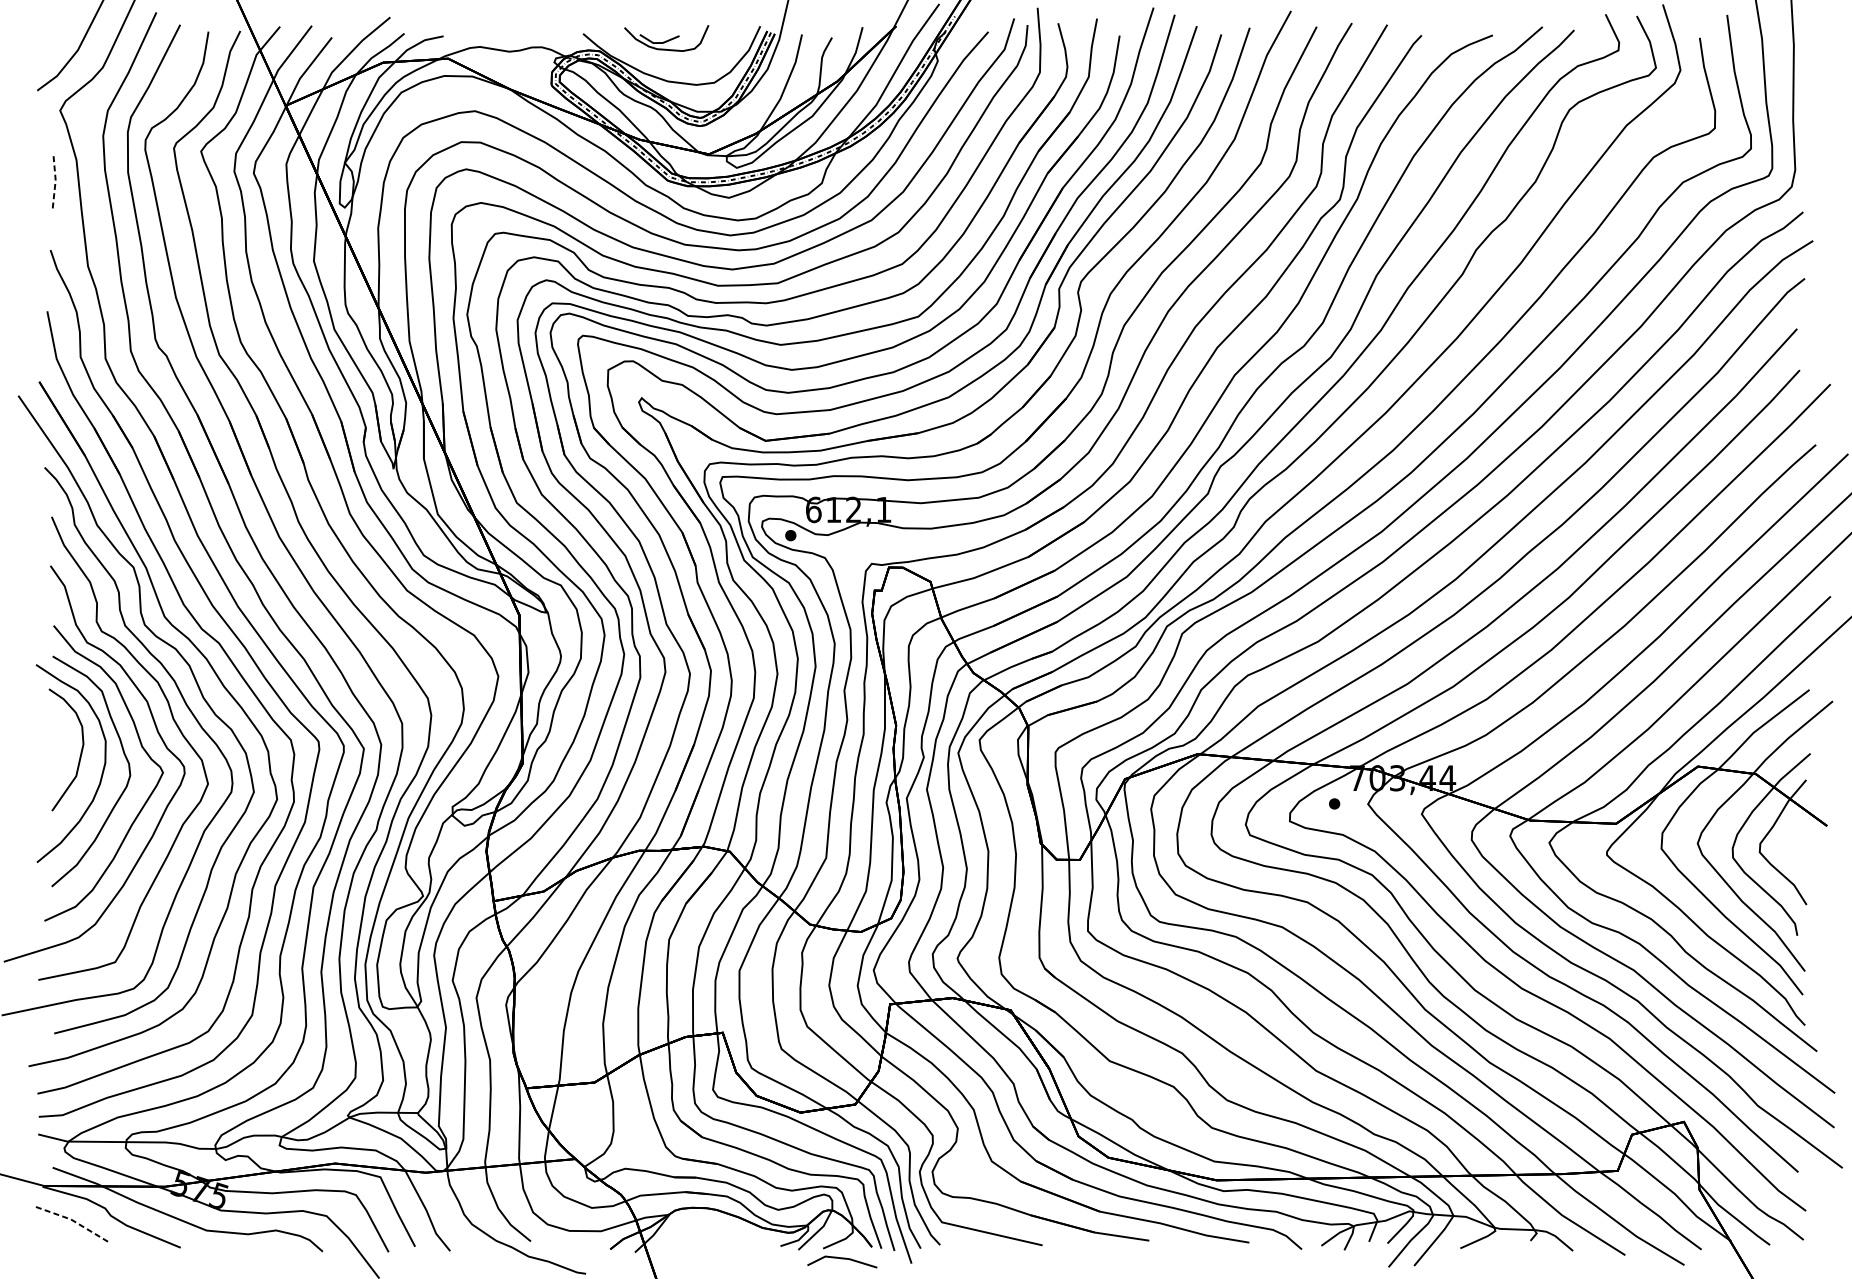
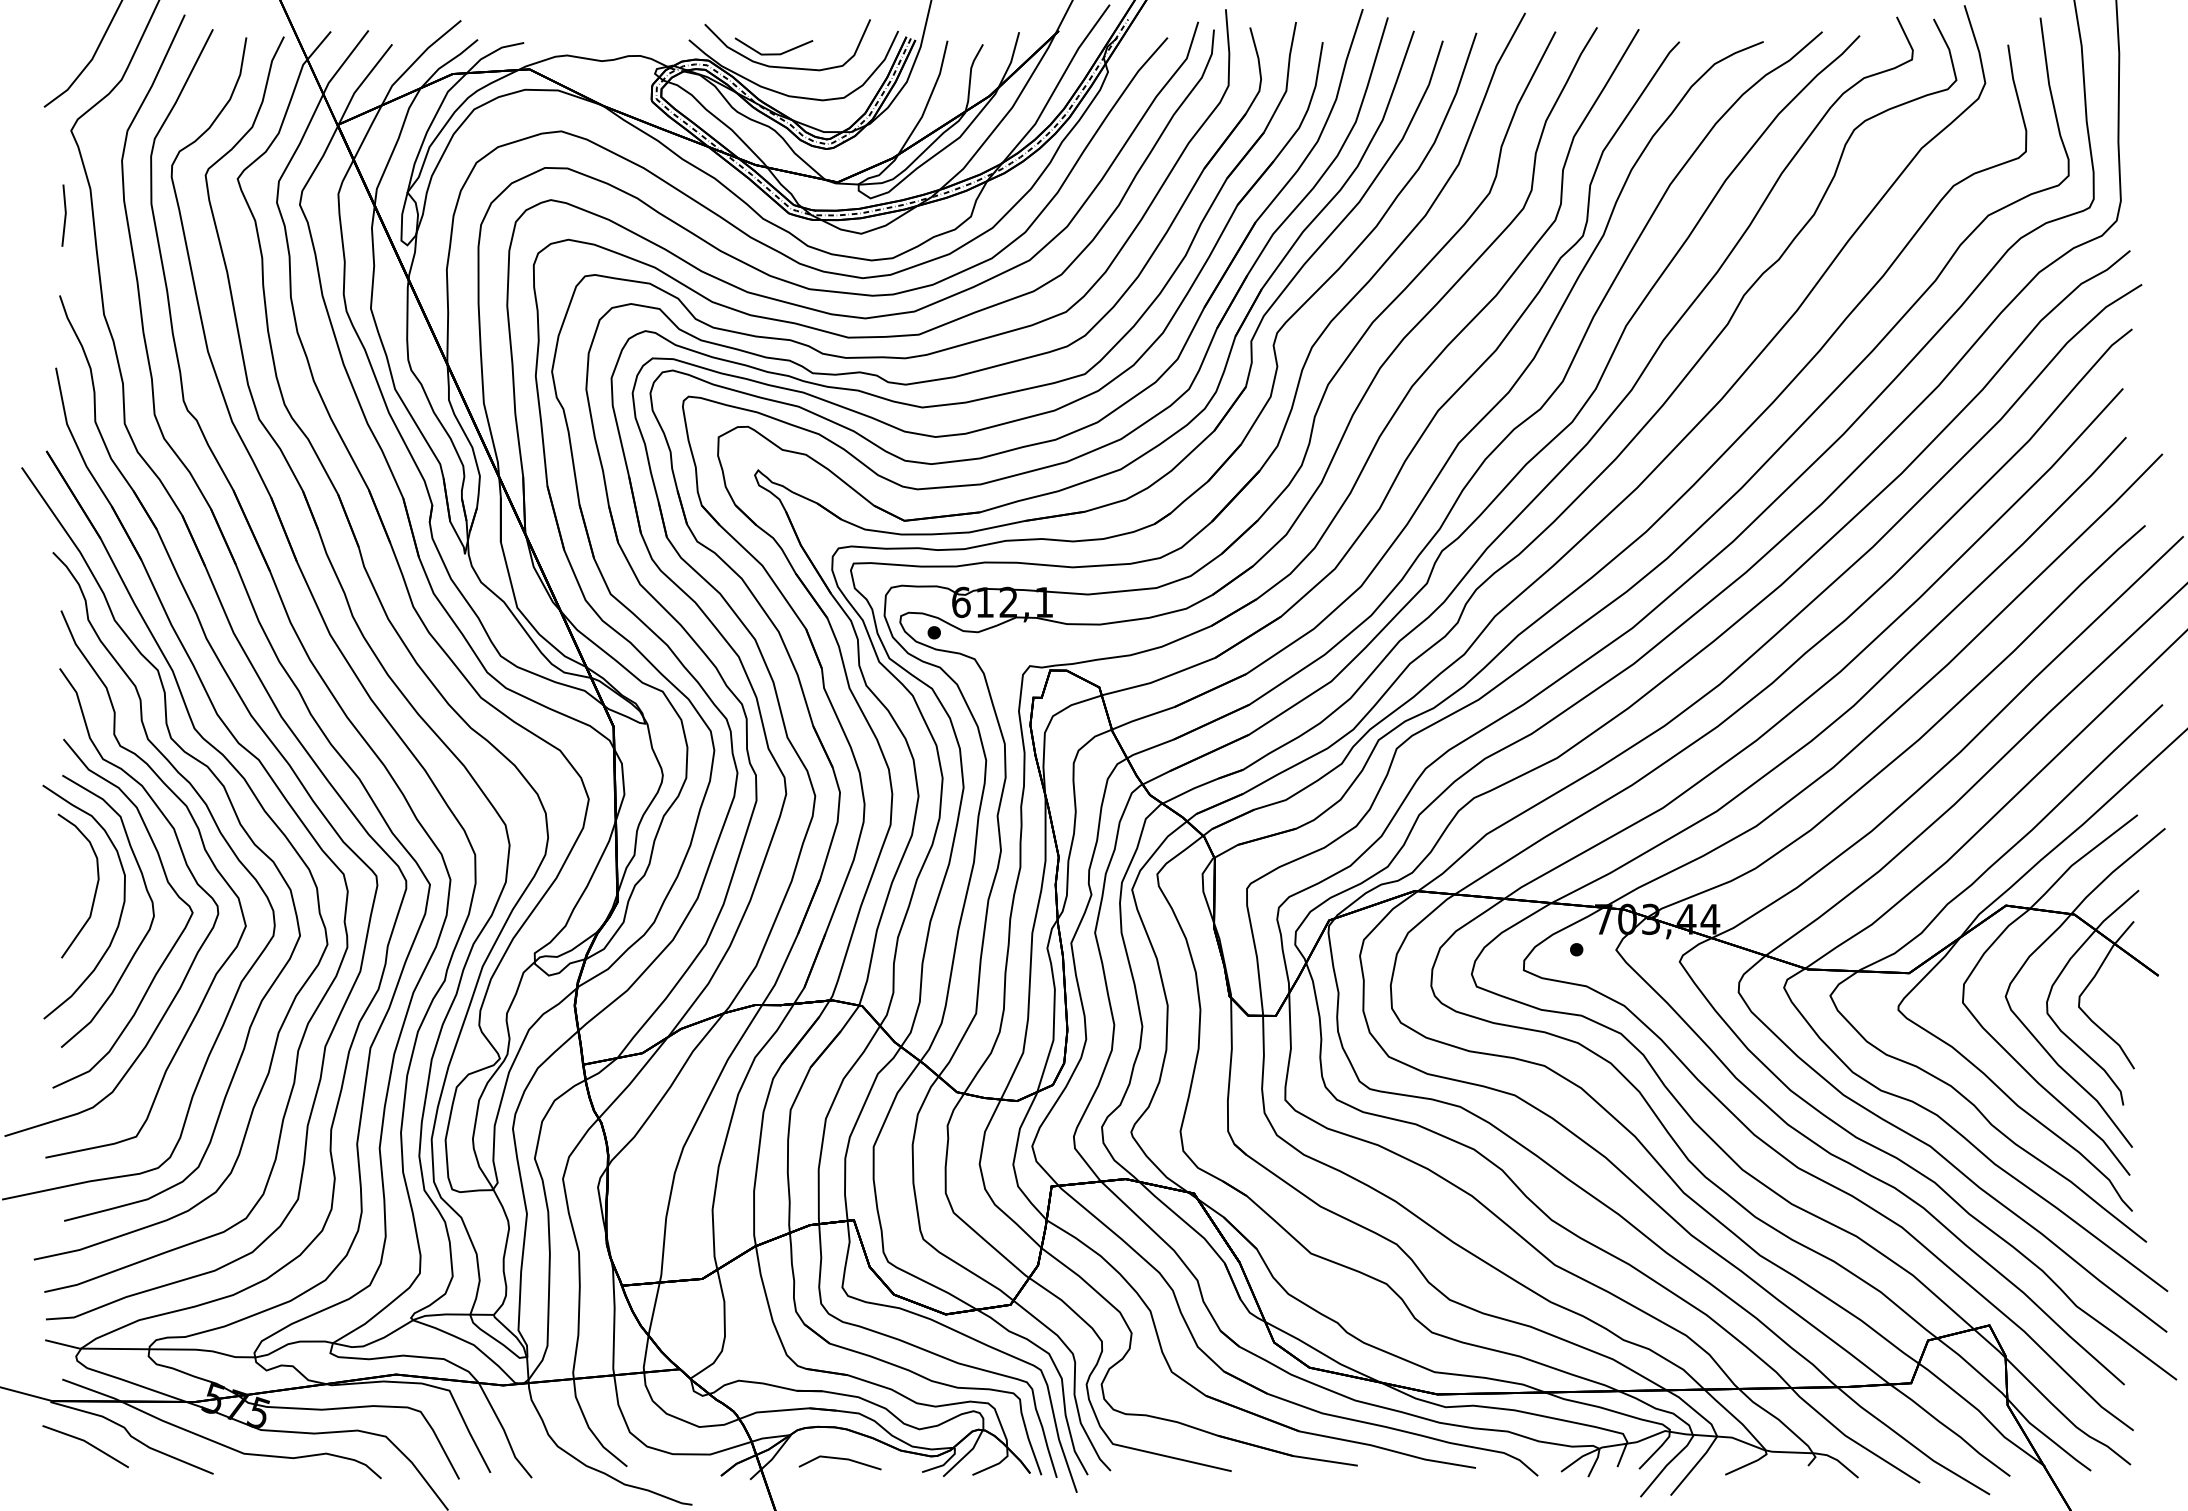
part: (666, 38) -> (787, 45), size x1.67
line: (55, 182) -> (65, 215), dashed -> solid
line: (73, 1221) -> (87, 1442), dashed -> solid
line: (841, 1259) -> (839, 1459), moved

